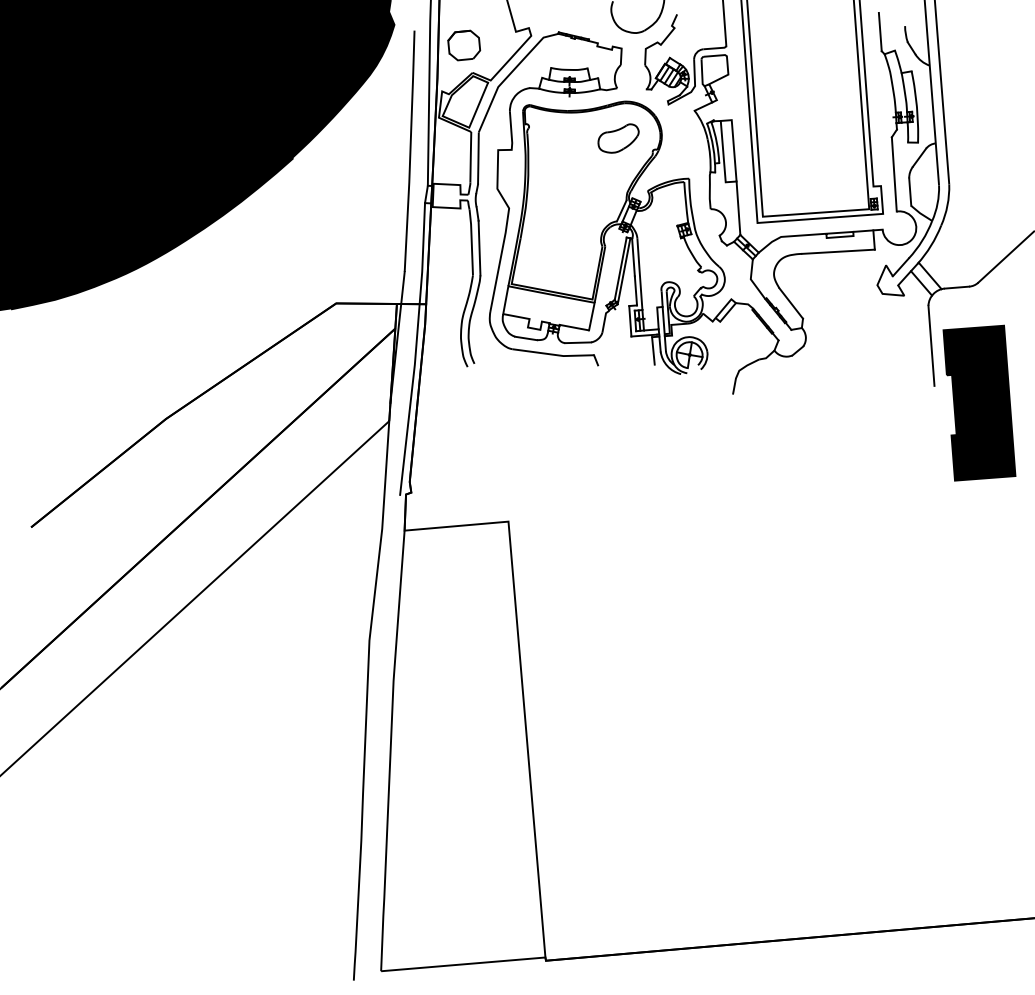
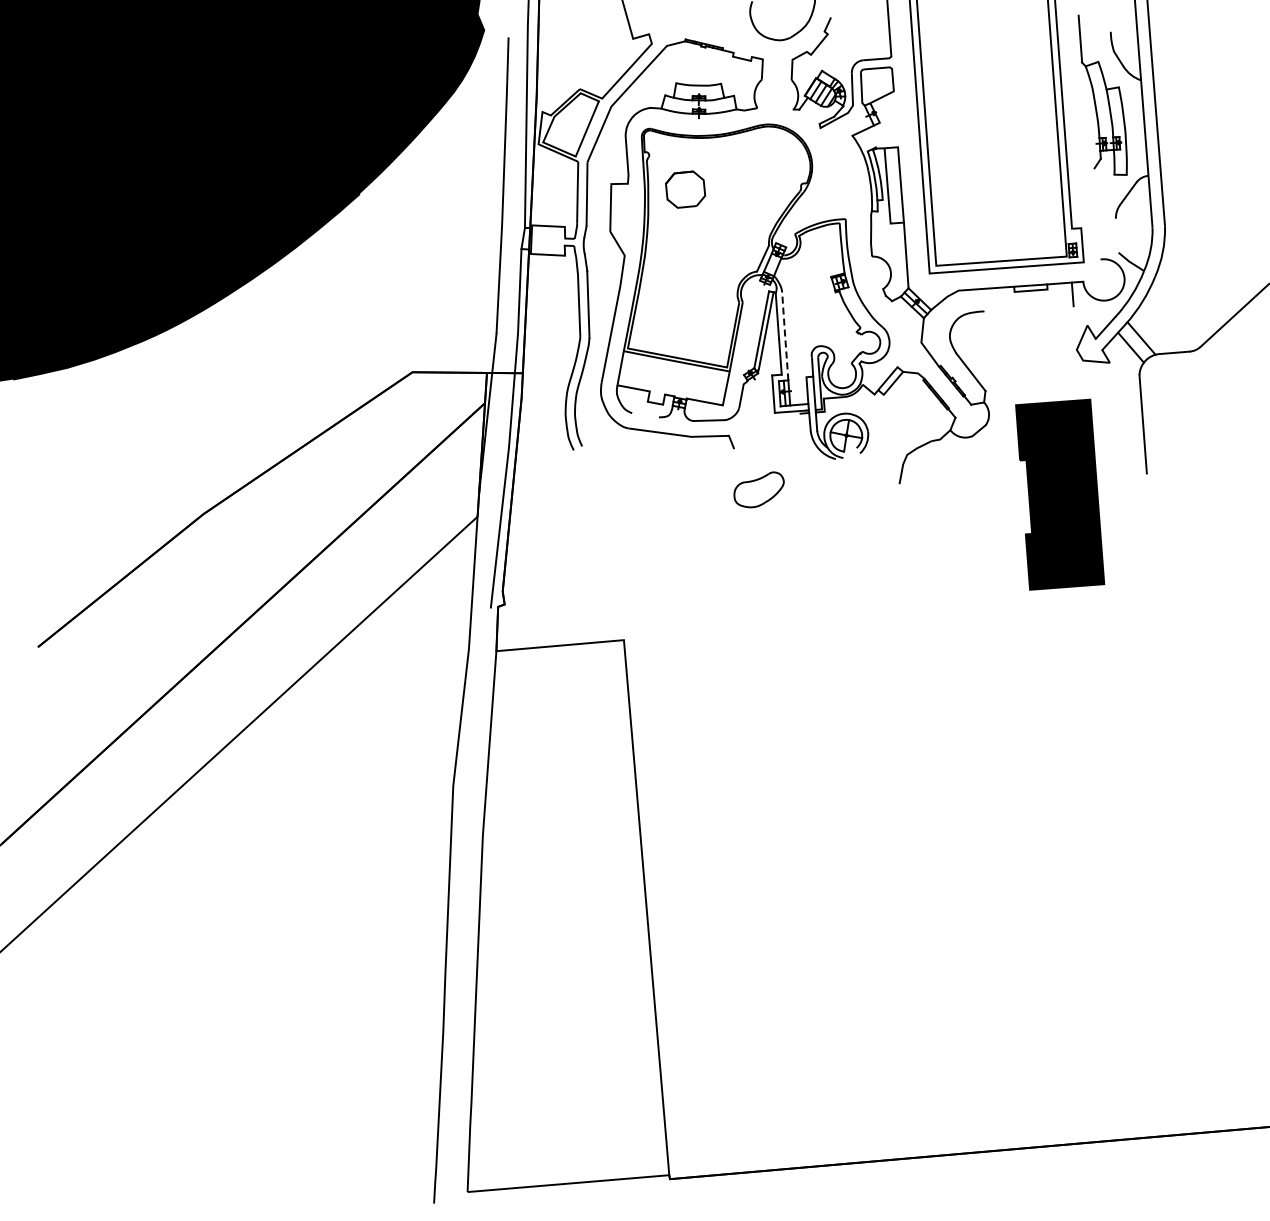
part: (464, 45) -> (685, 189), moved
part: (618, 138) -> (758, 489), moved
line: (894, 174) -> (1097, 213), removed
line: (909, 192) -> (1116, 235), removed
line: (838, 251) -> (1028, 308), removed
line: (640, 273) -> (785, 335), solid -> dashed
line: (526, 338) -> (645, 415), removed
line: (653, 350) -> (801, 430), removed
part: (979, 403) -> (1060, 494), moved

